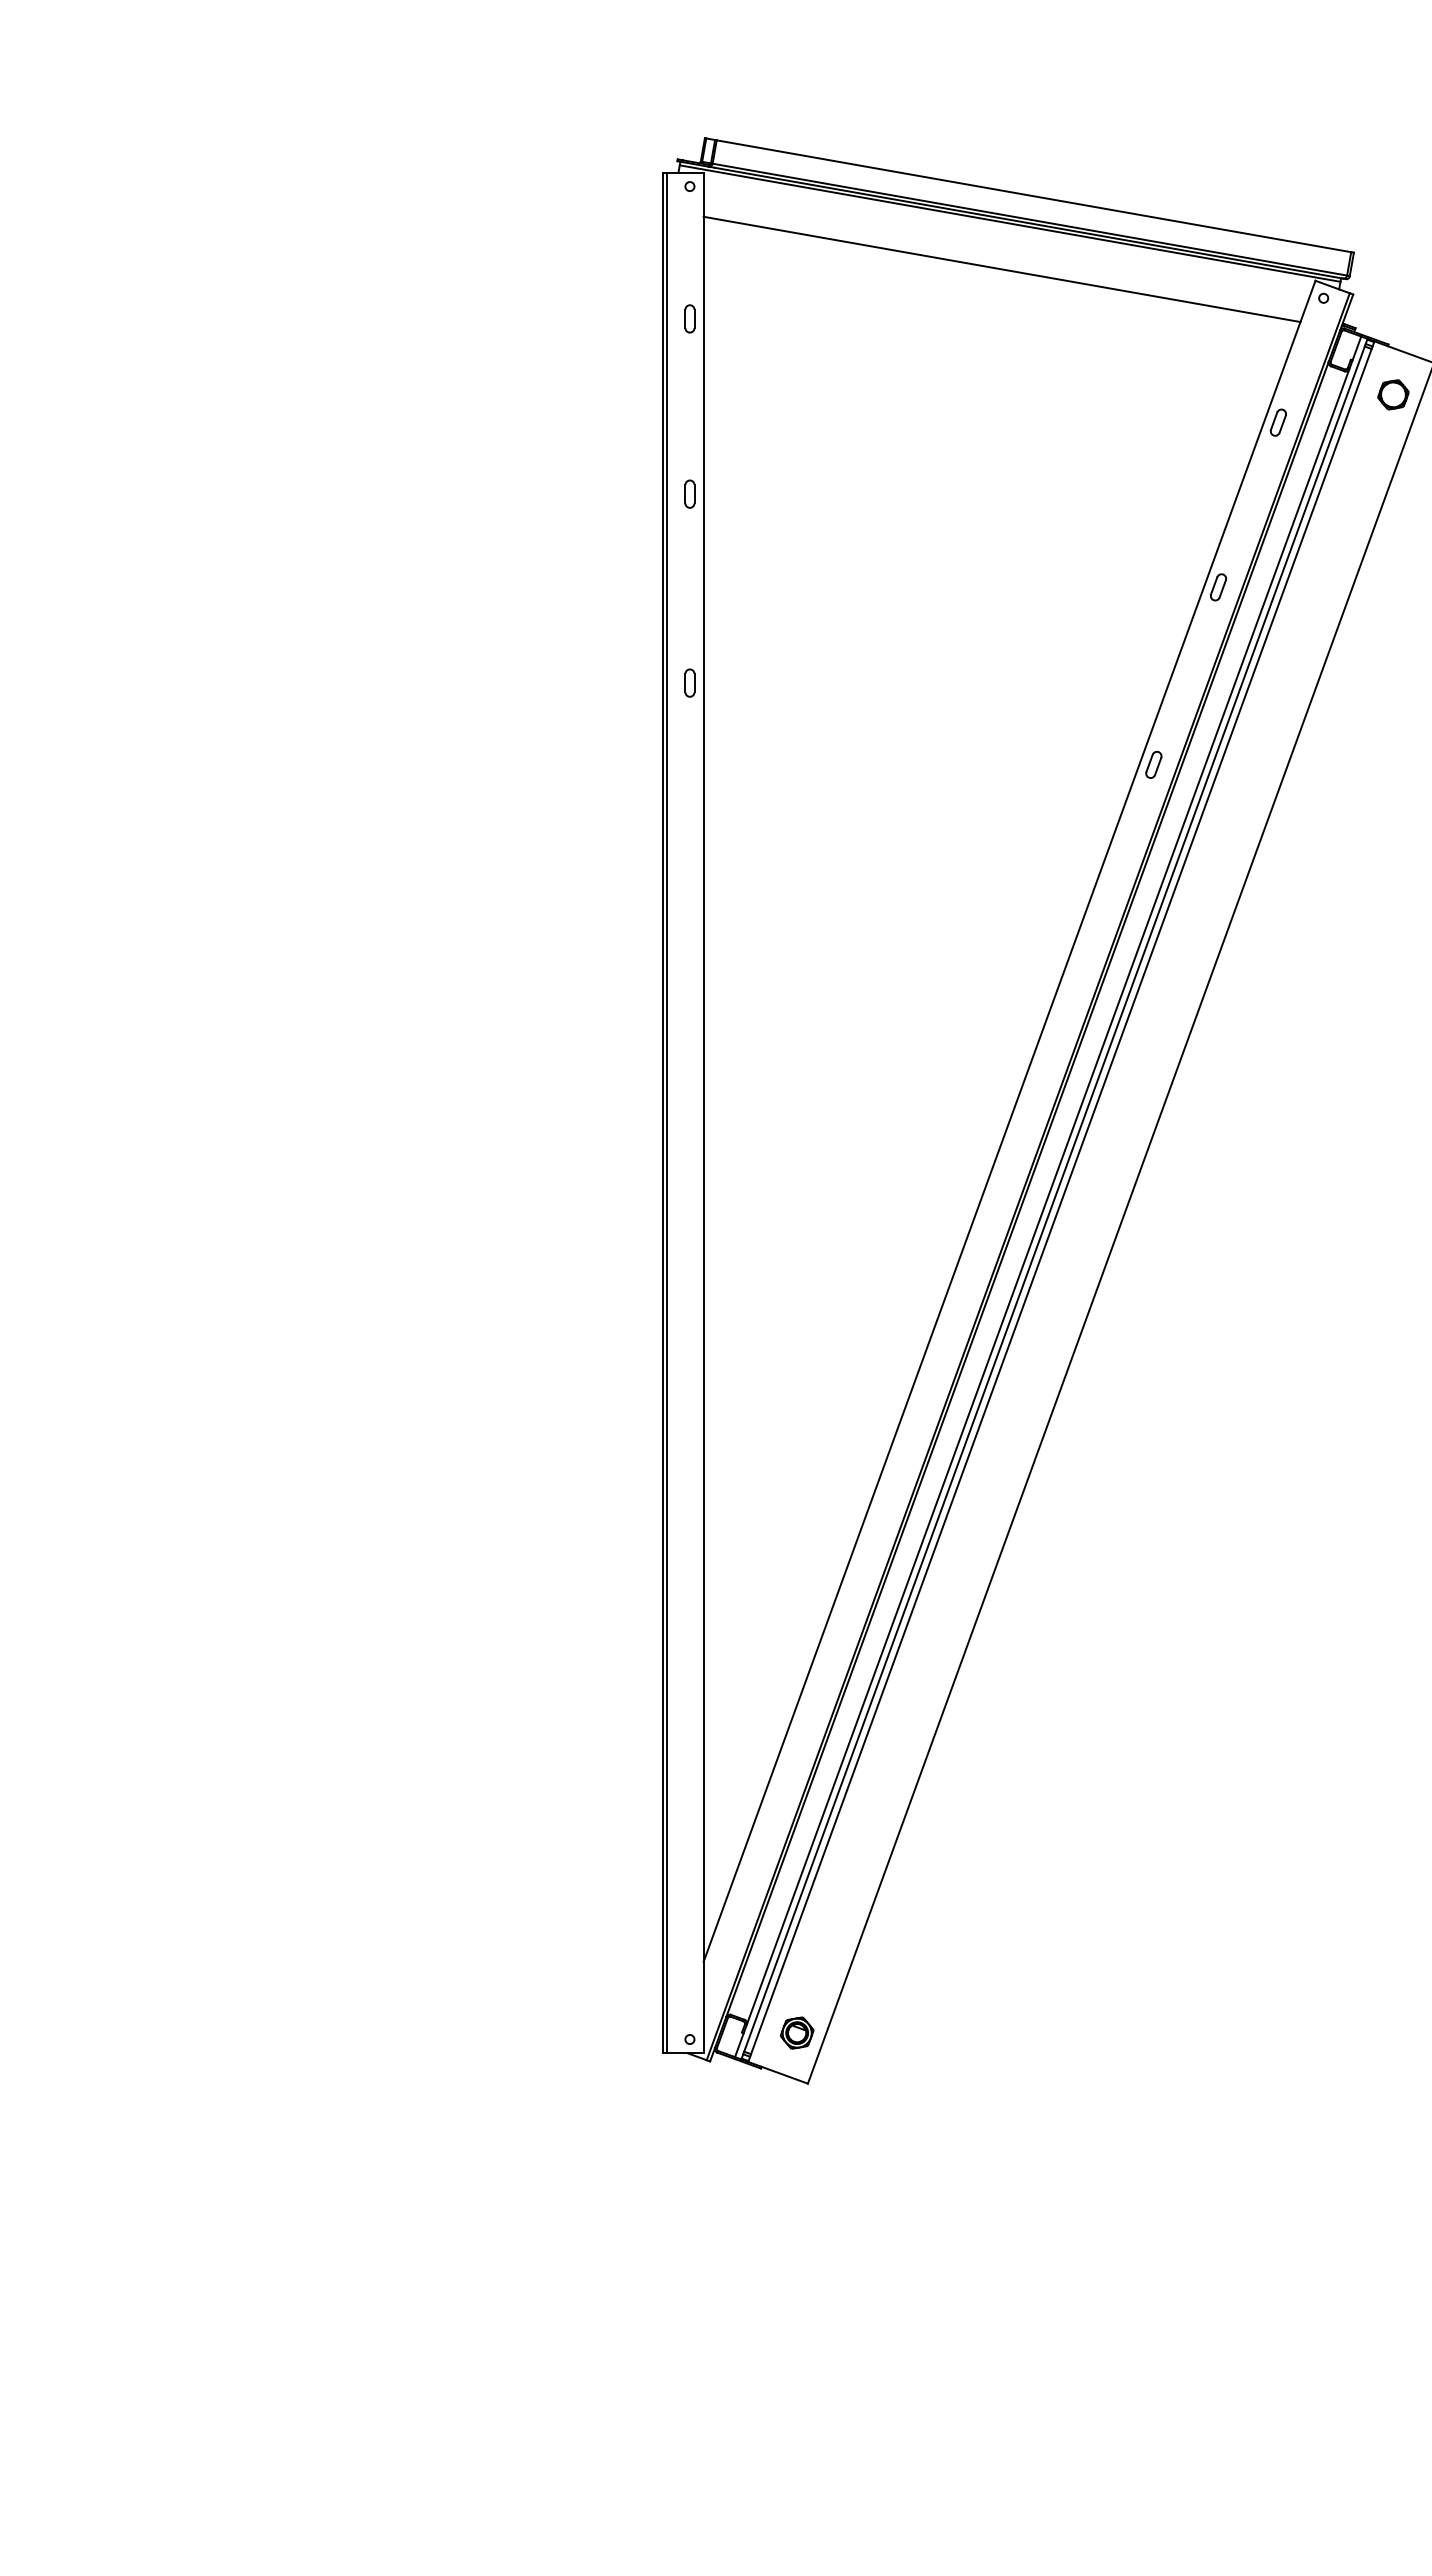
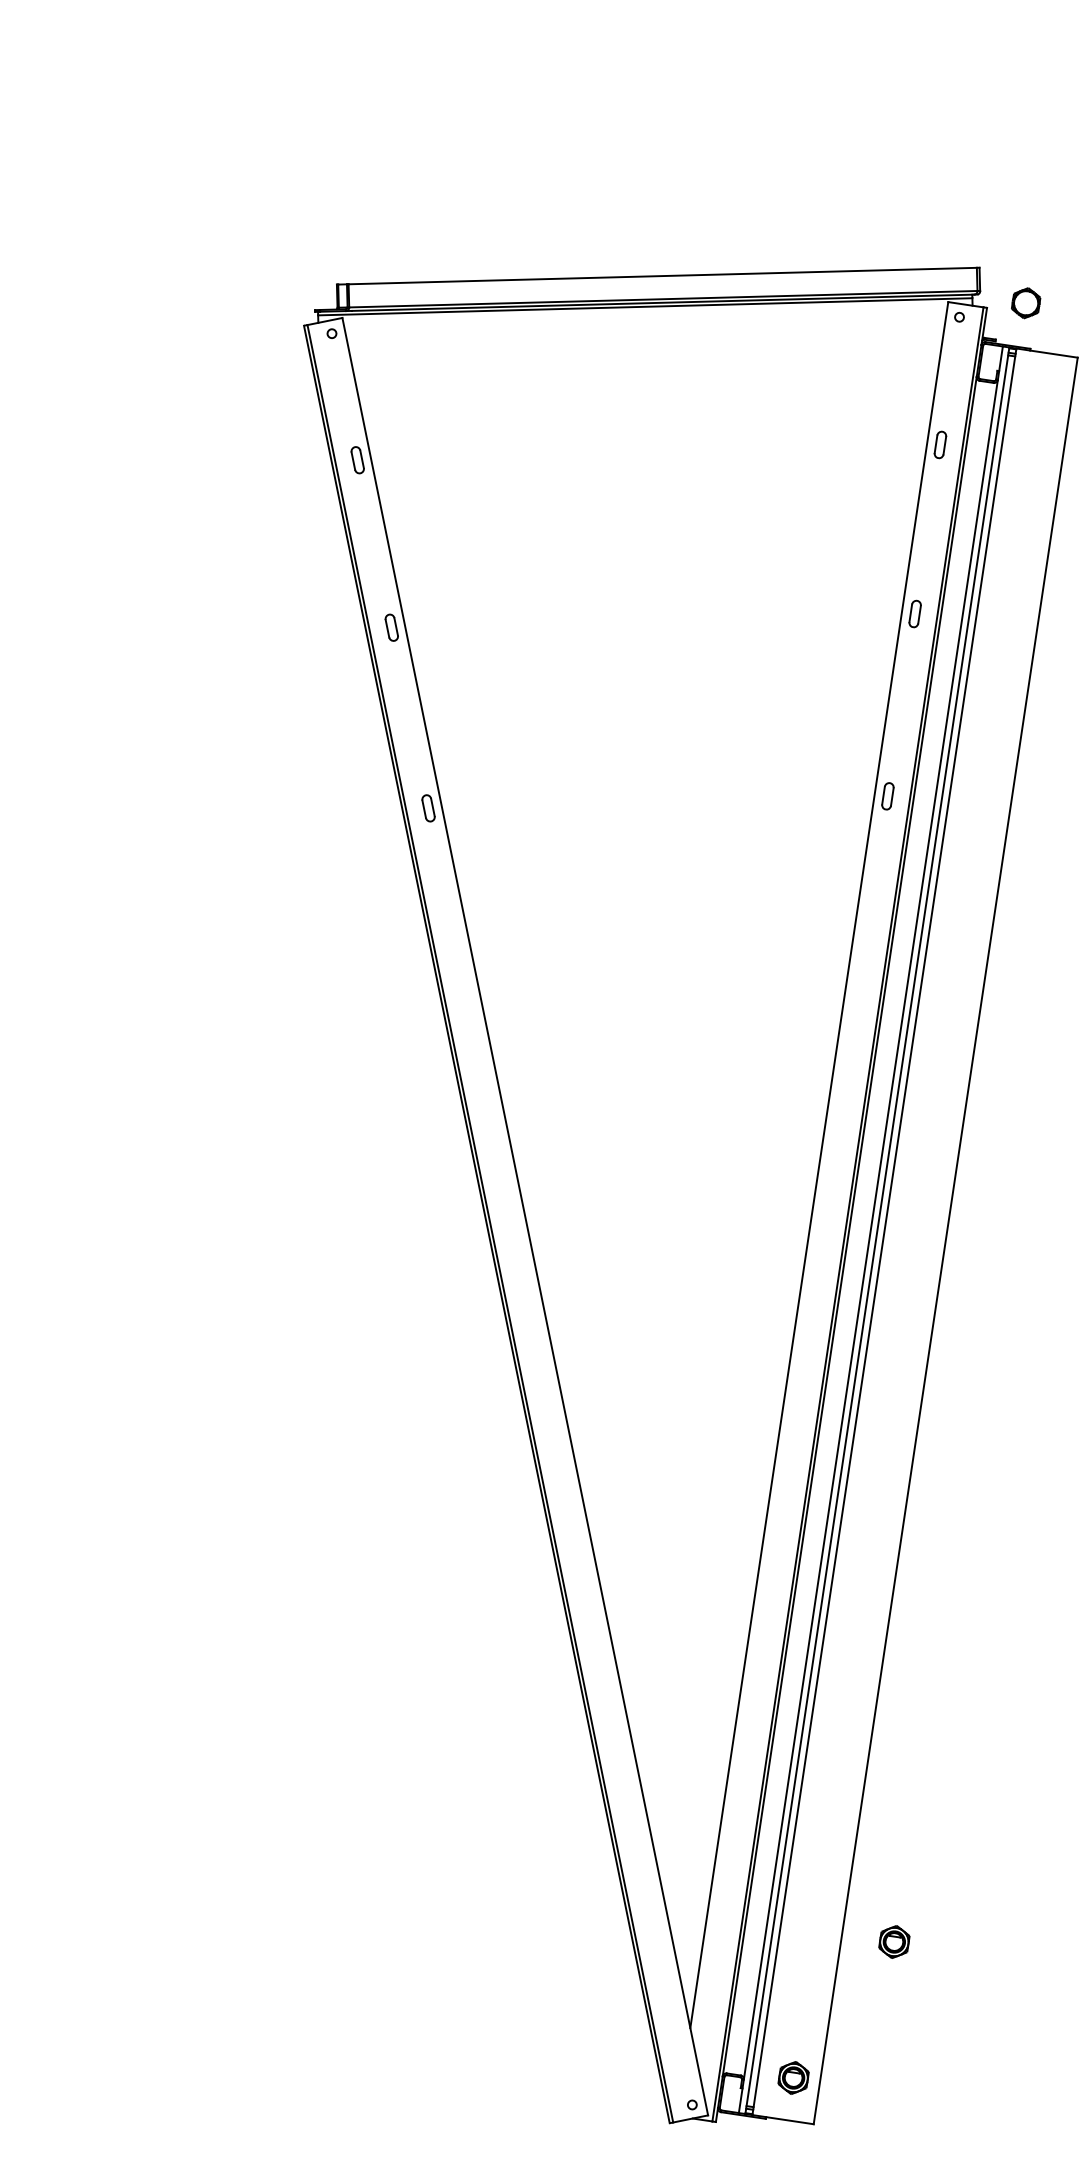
line: (1001, 269) -> (645, 352), removed
part: (1393, 394) -> (1026, 302), moved
part: (925, 1916) -> (893, 1941), added

